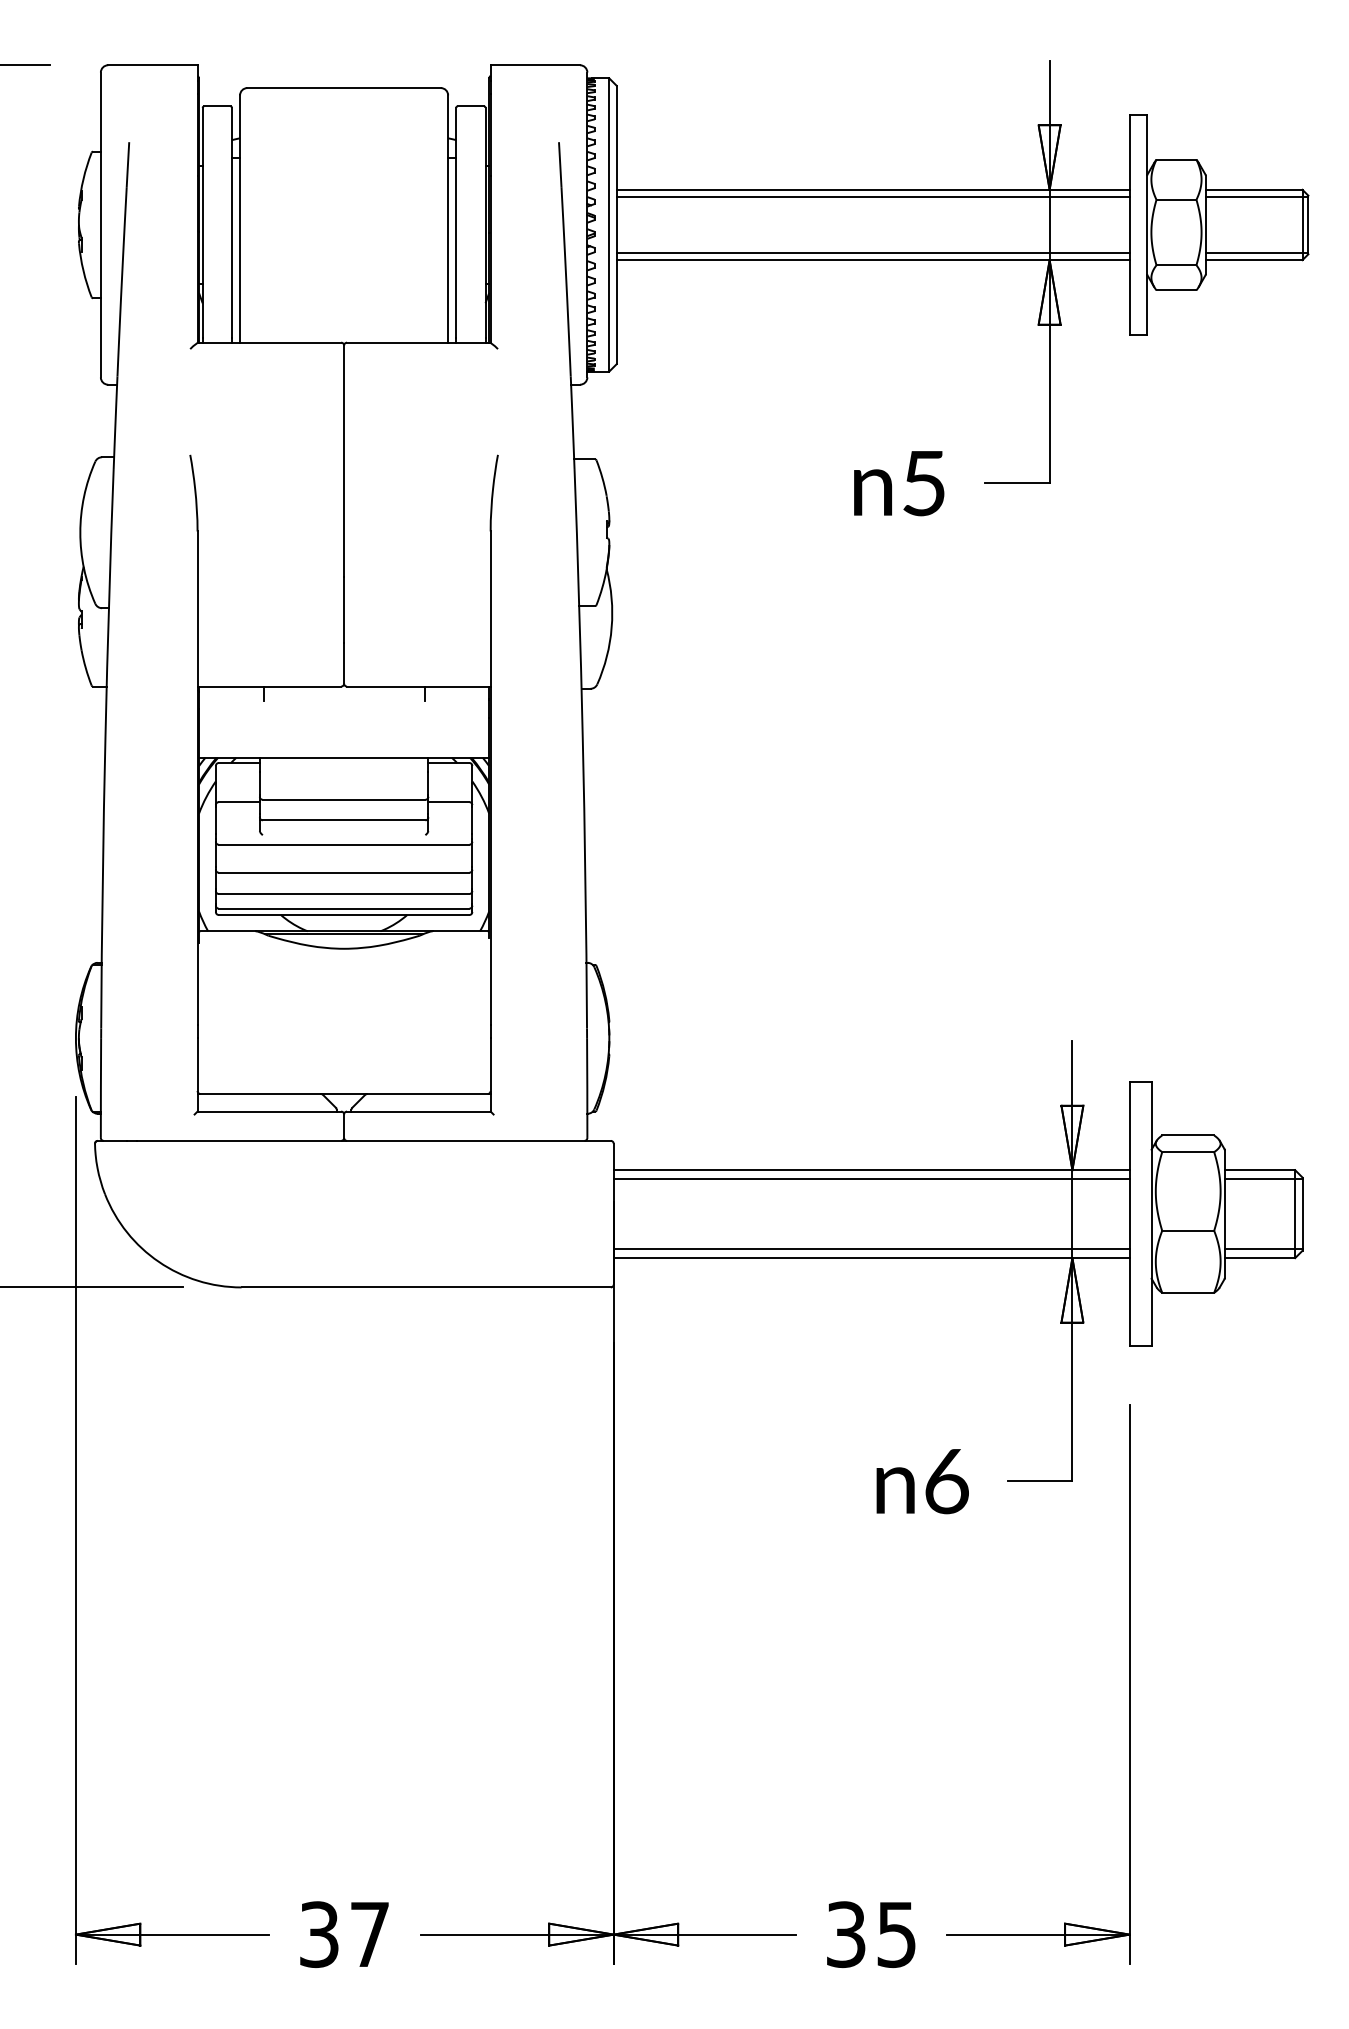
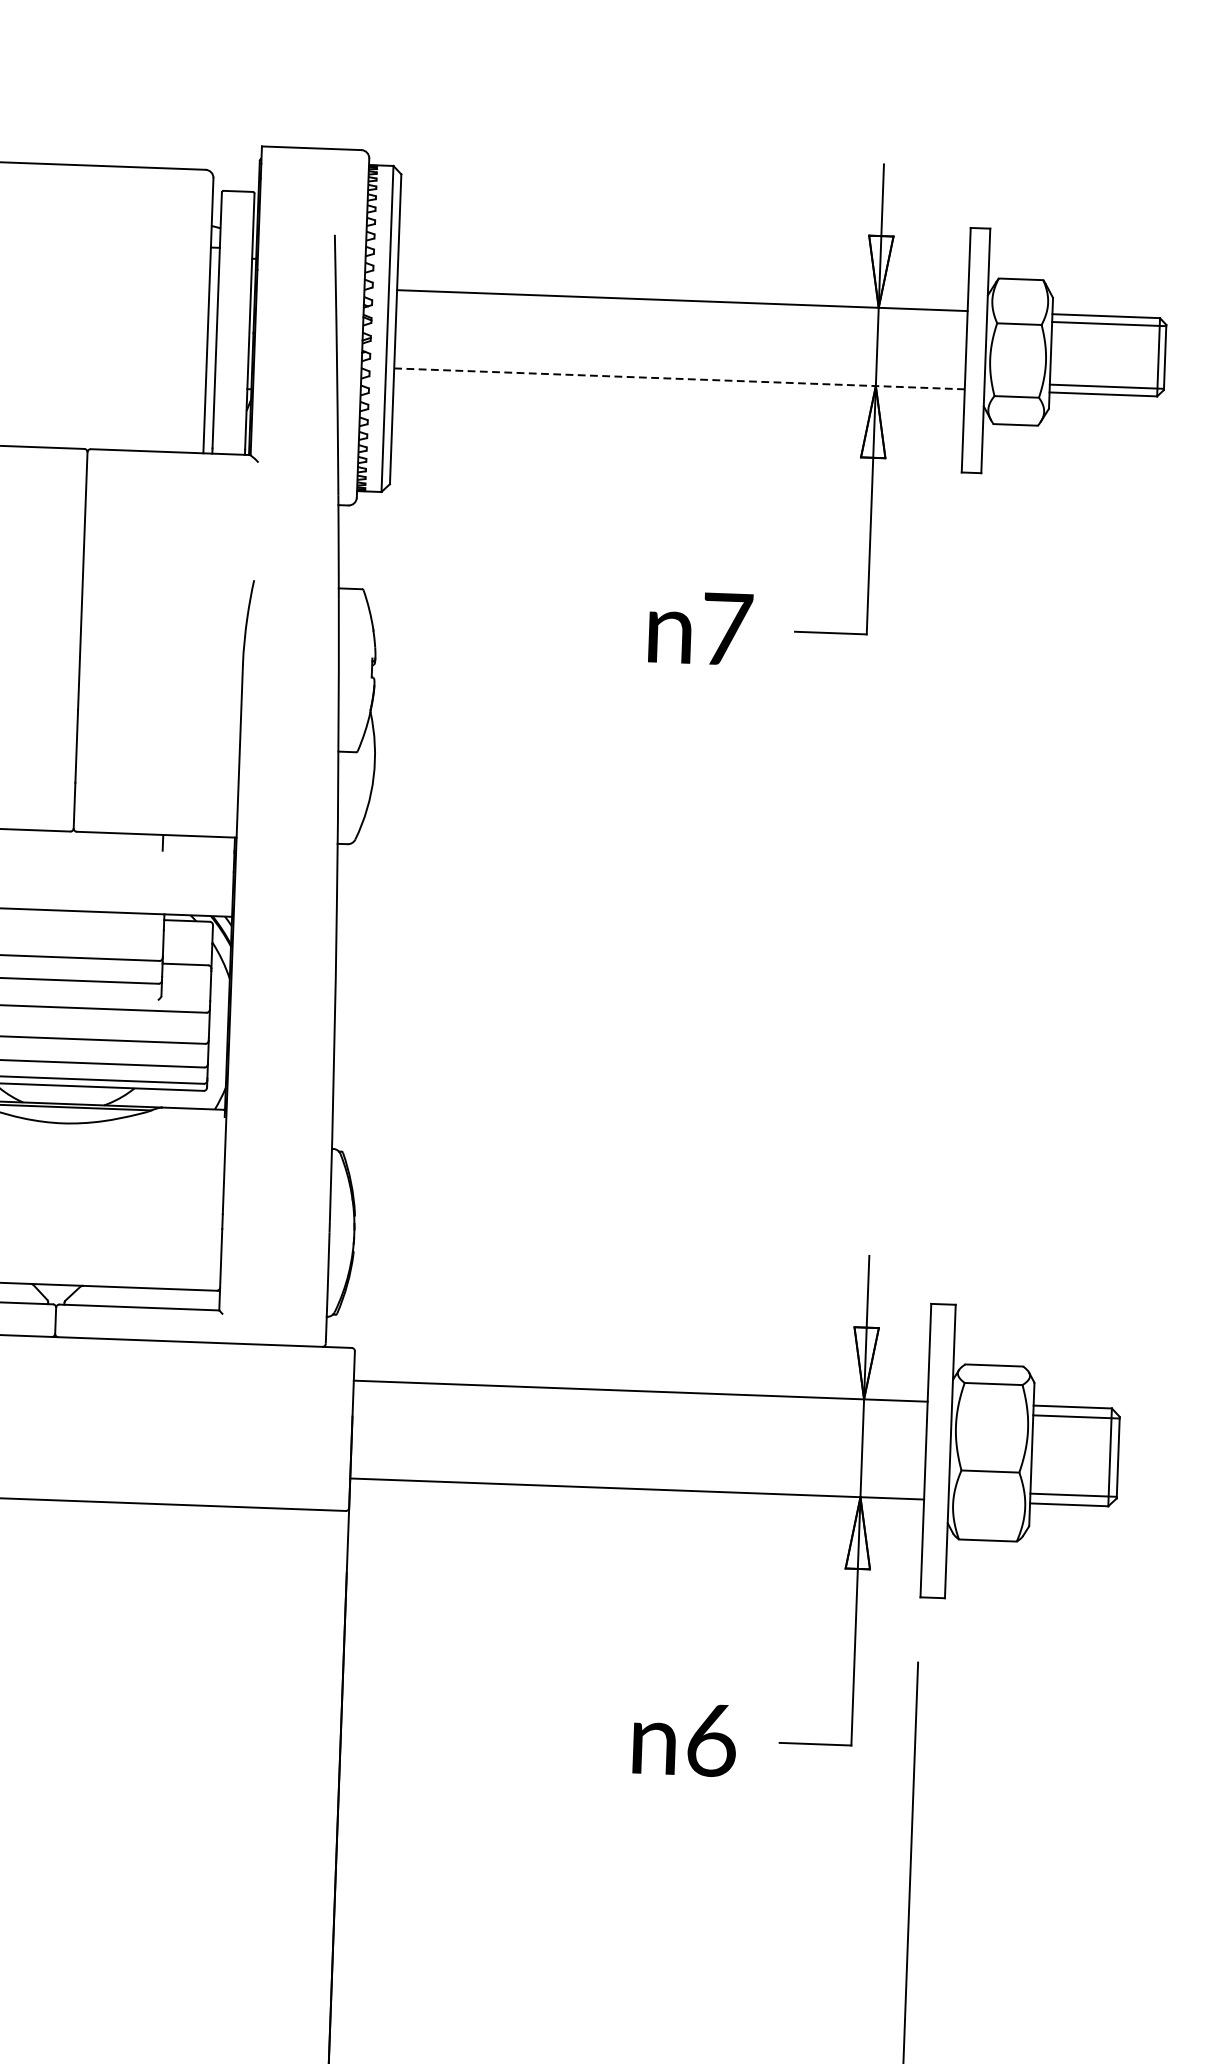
line: (872, 196) -> (681, 308), removed
line: (872, 253) -> (679, 371), removed
line: (873, 260) -> (679, 379), solid -> dashed
text: (924, 483) -> (727, 629), 5 -> 7
line: (871, 1178) -> (640, 1400), removed
line: (871, 1249) -> (637, 1479), removed

